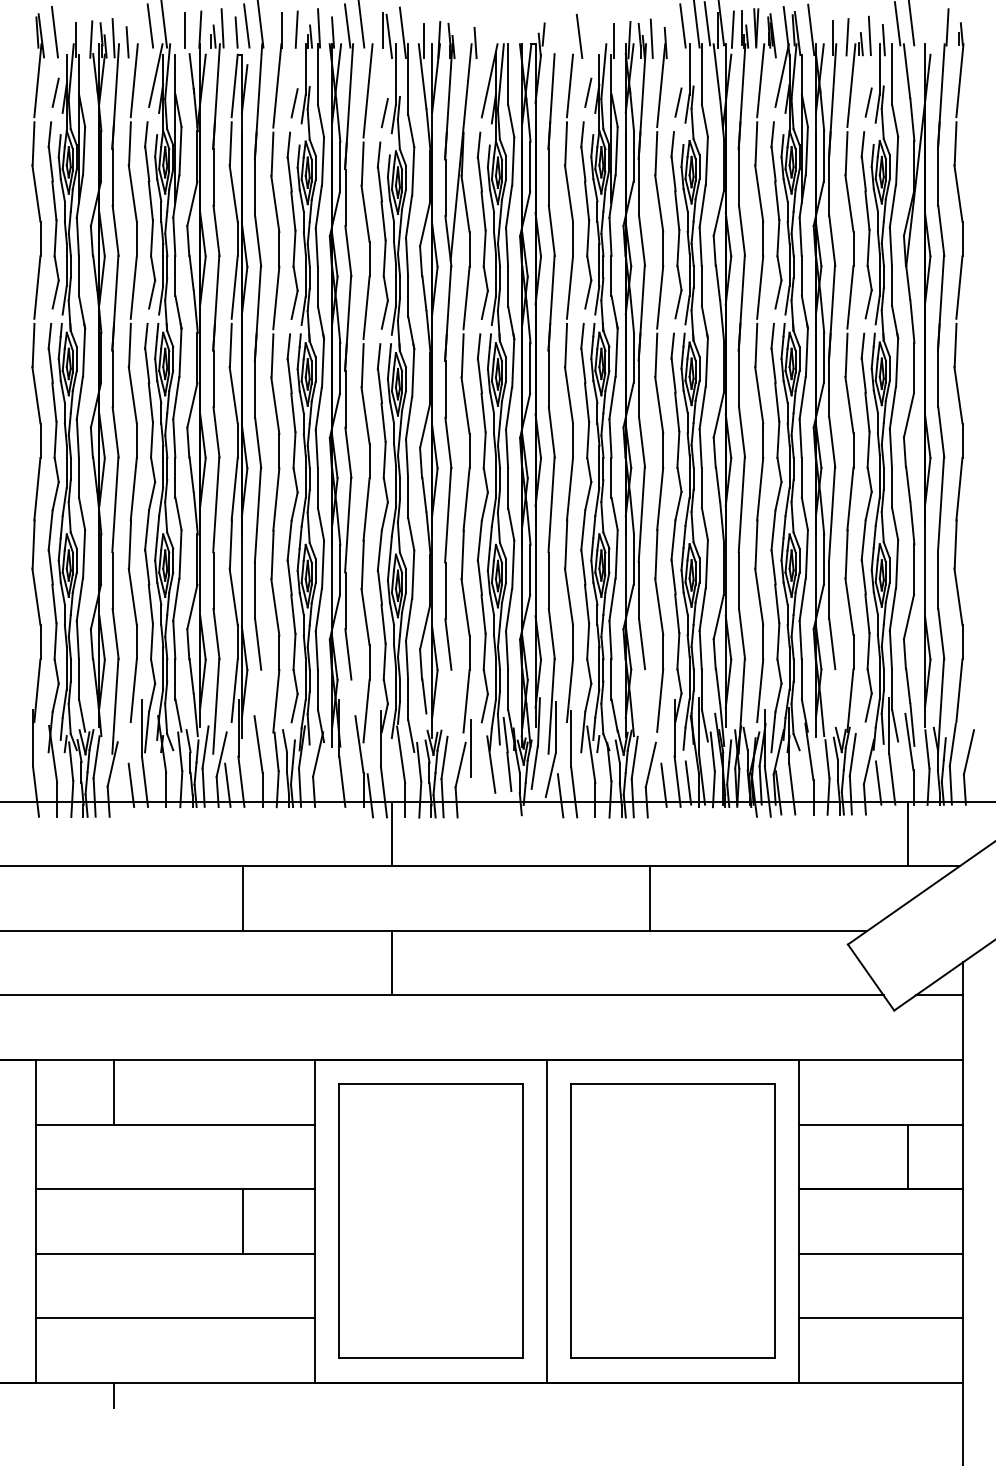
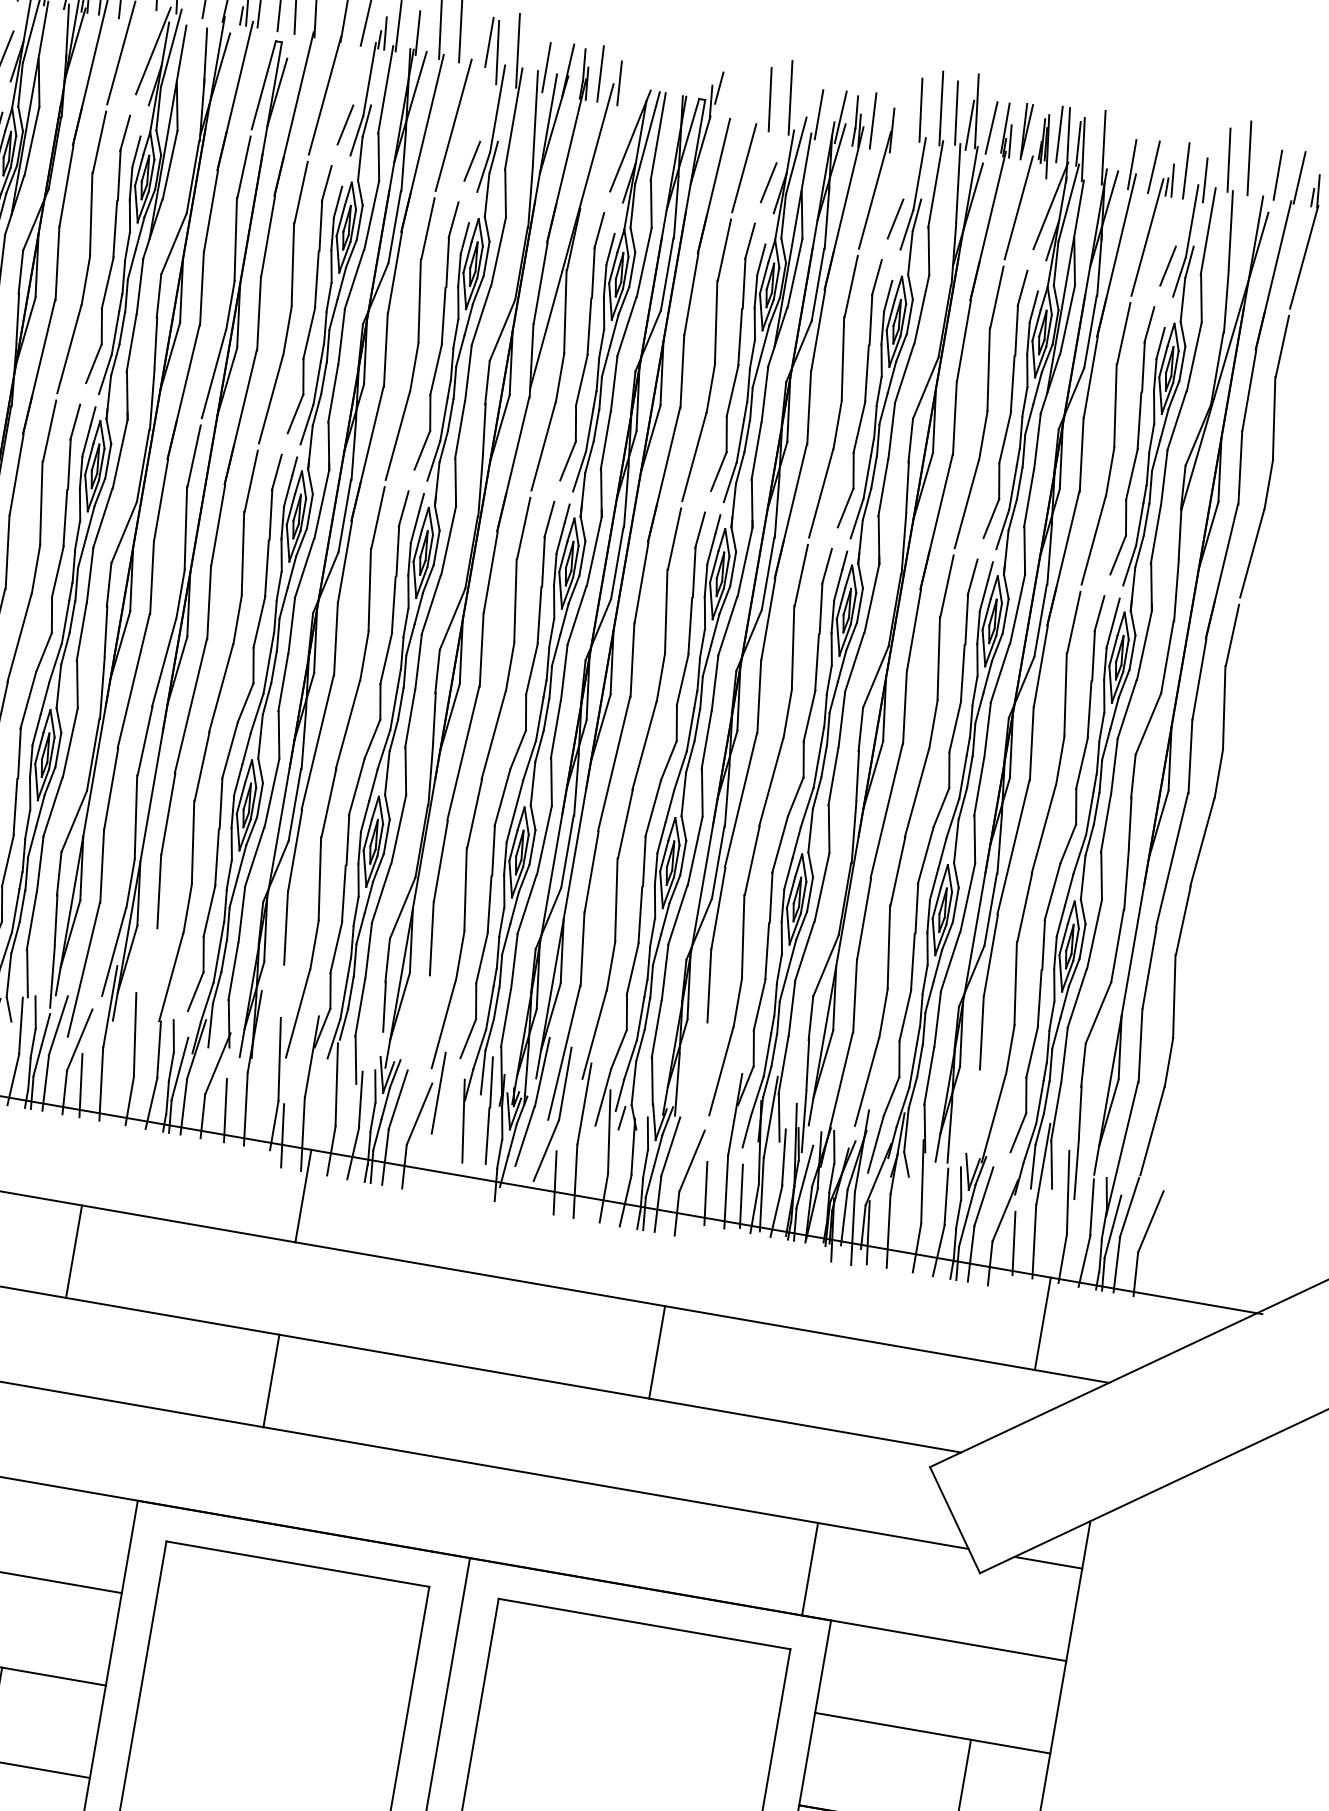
line: (779, 25) -> (1059, 133), added
line: (932, 28) -> (1277, 175), added
line: (593, 32) -> (791, 97), added
line: (461, 38) -> (600, 73), added
line: (328, 784) -> (225, 1109), added
line: (778, 1027) -> (809, 1568), added

